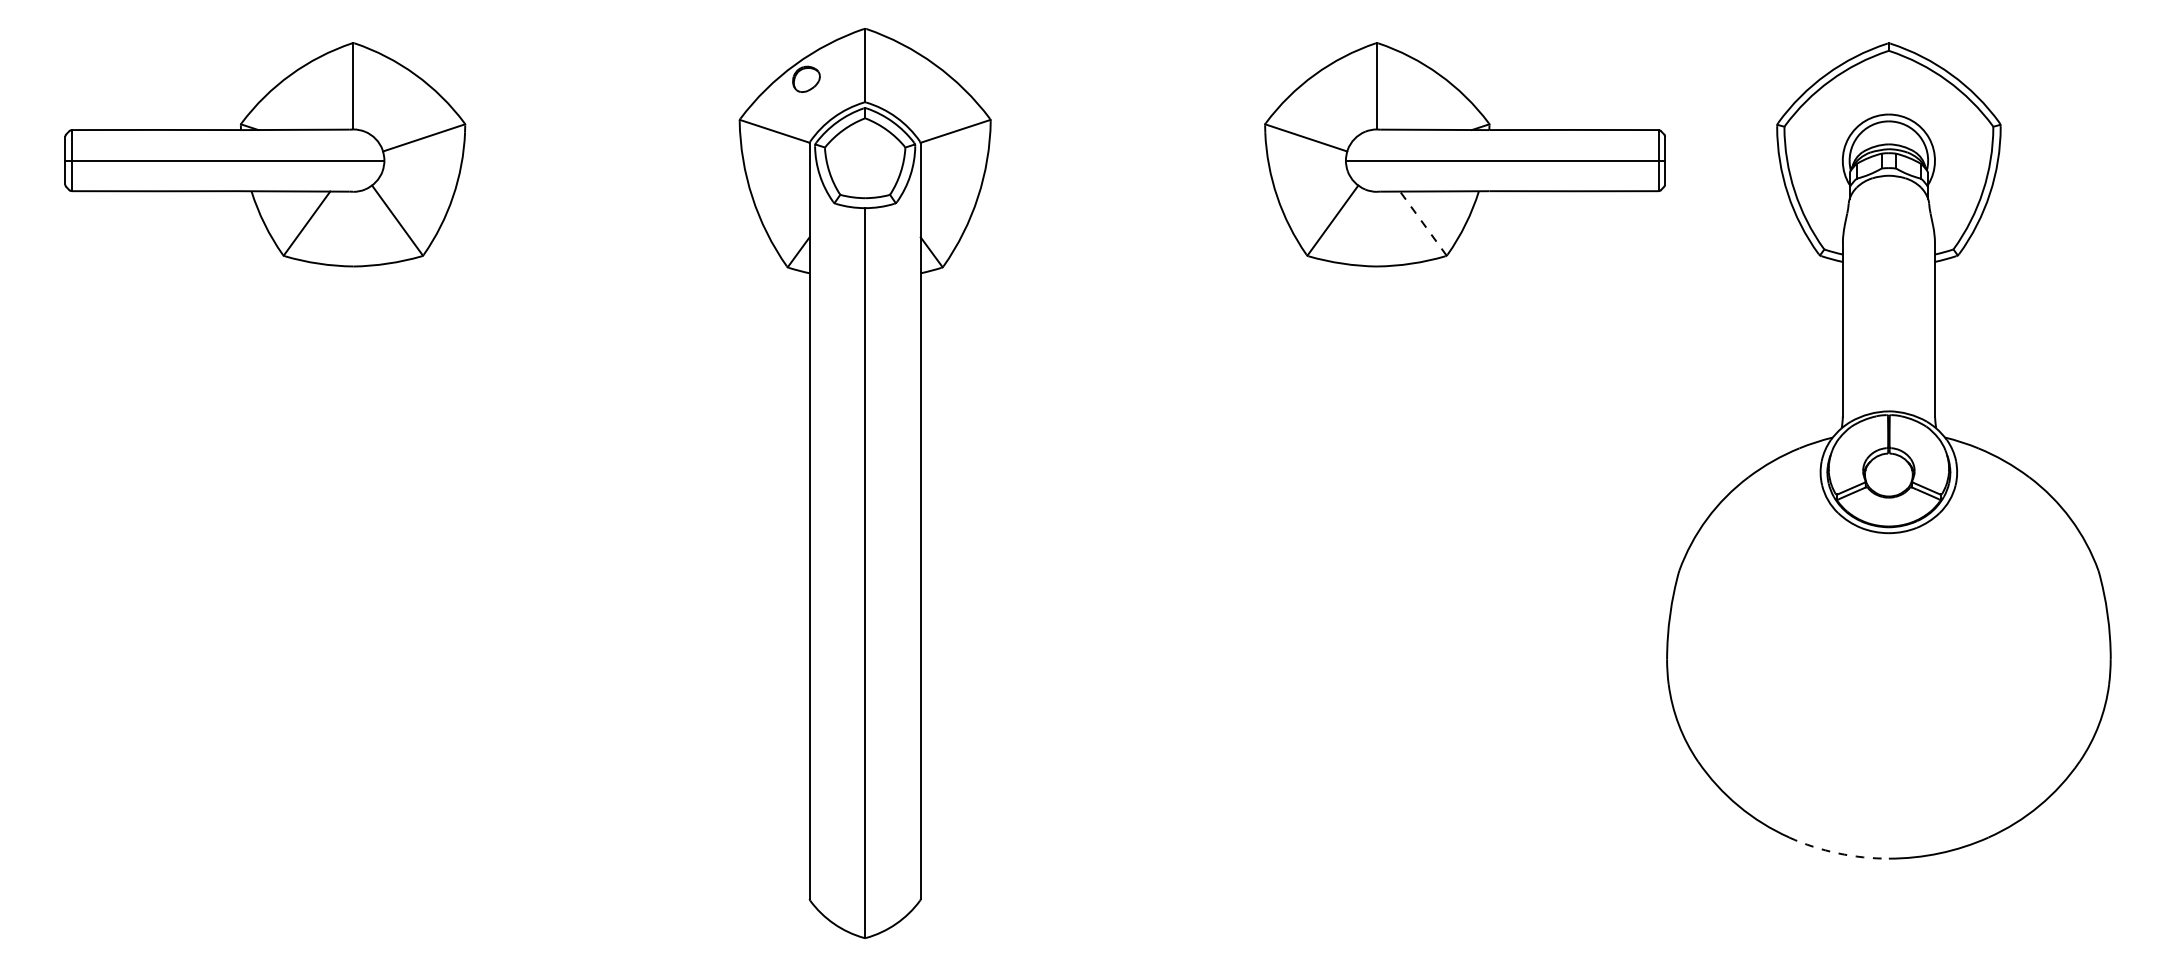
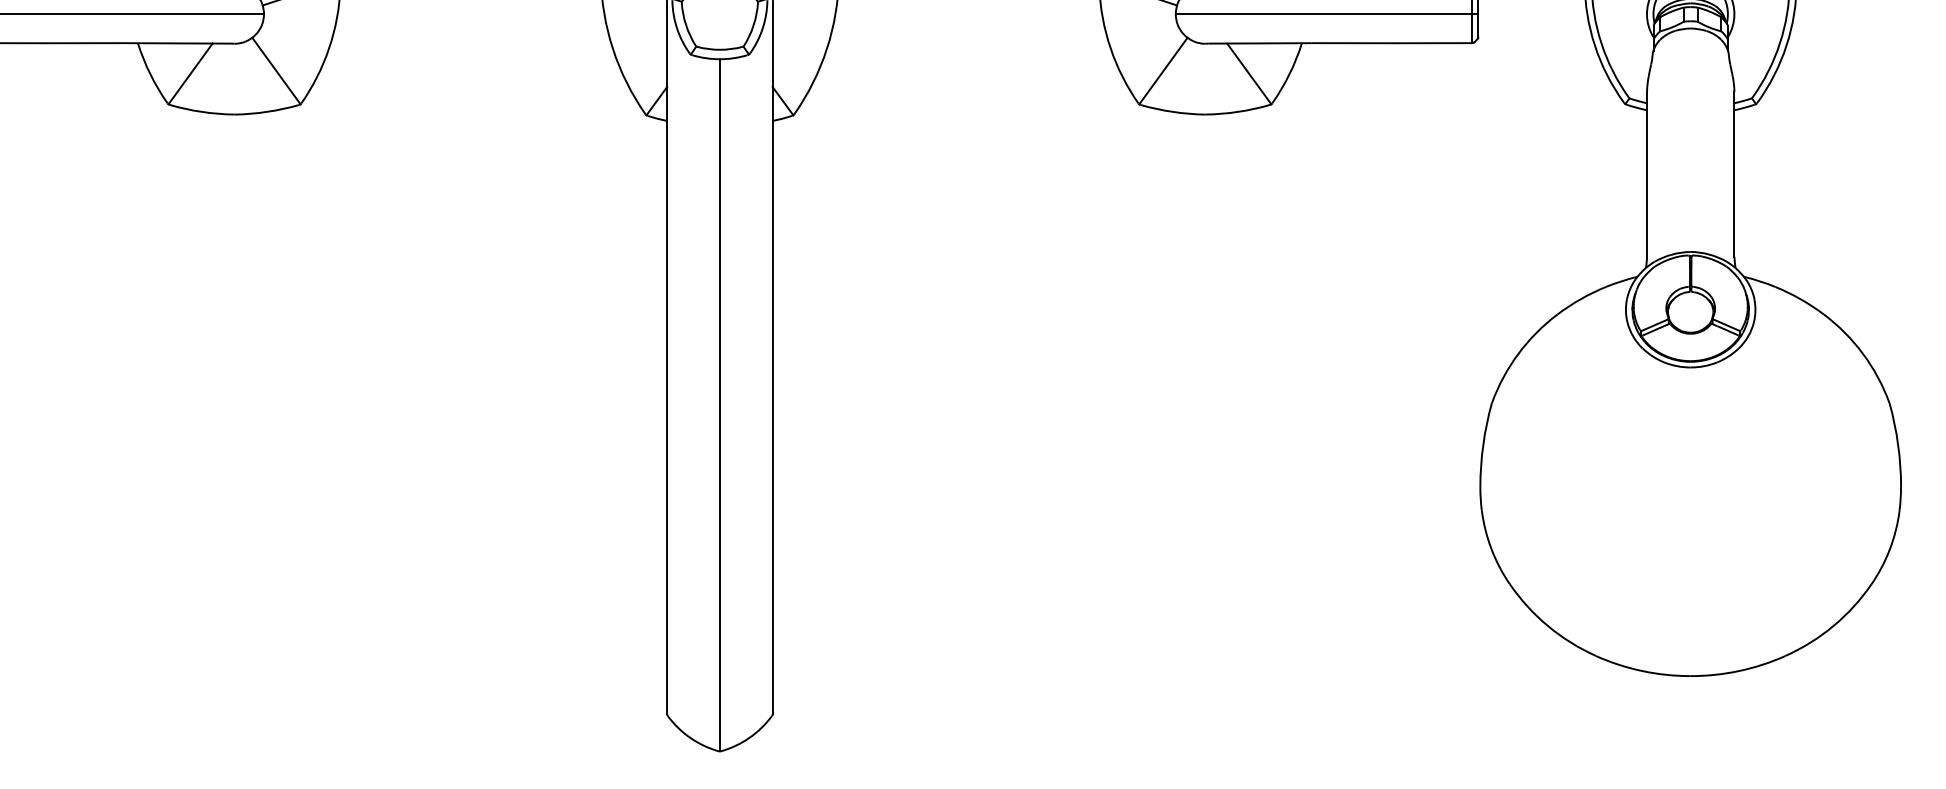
line: (1423, 223) -> (1249, 73), dashed -> solid
arc: (1837, 853) -> (1641, 671), dashed -> solid

